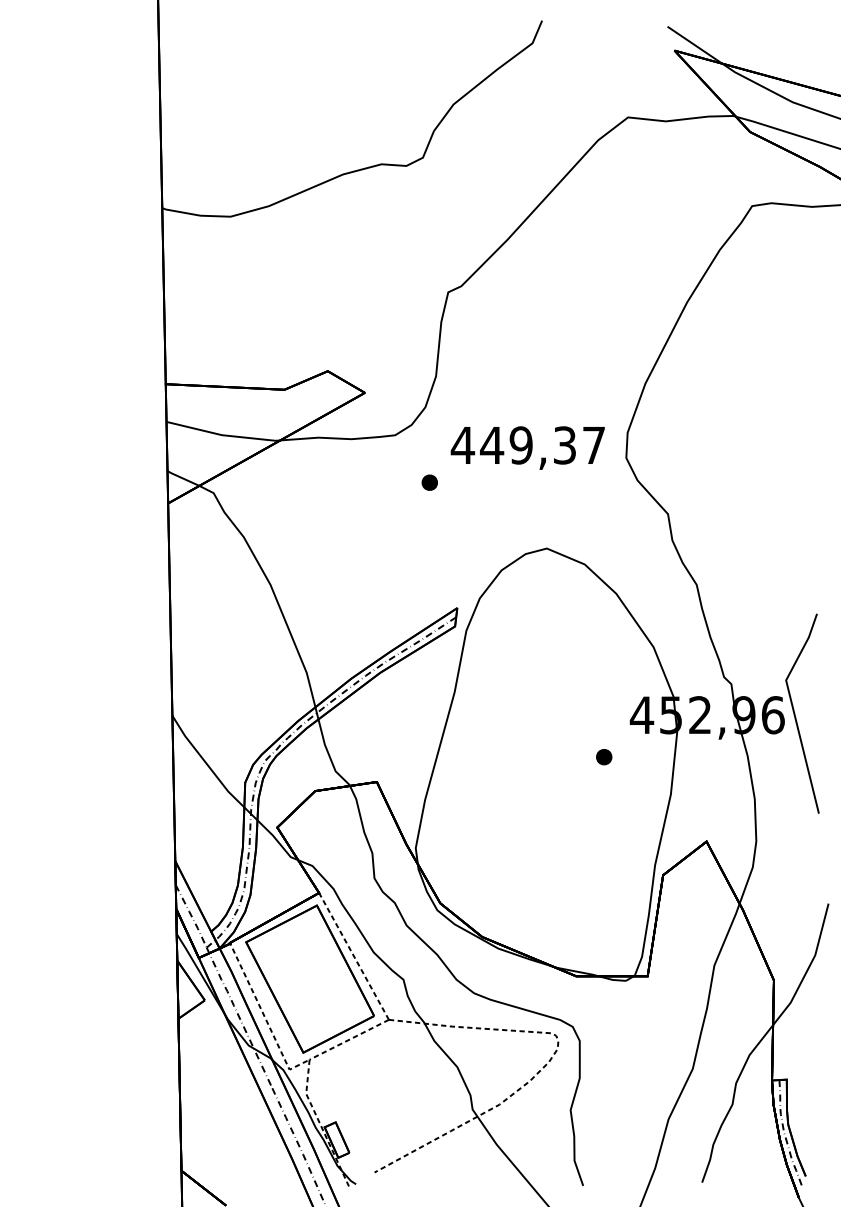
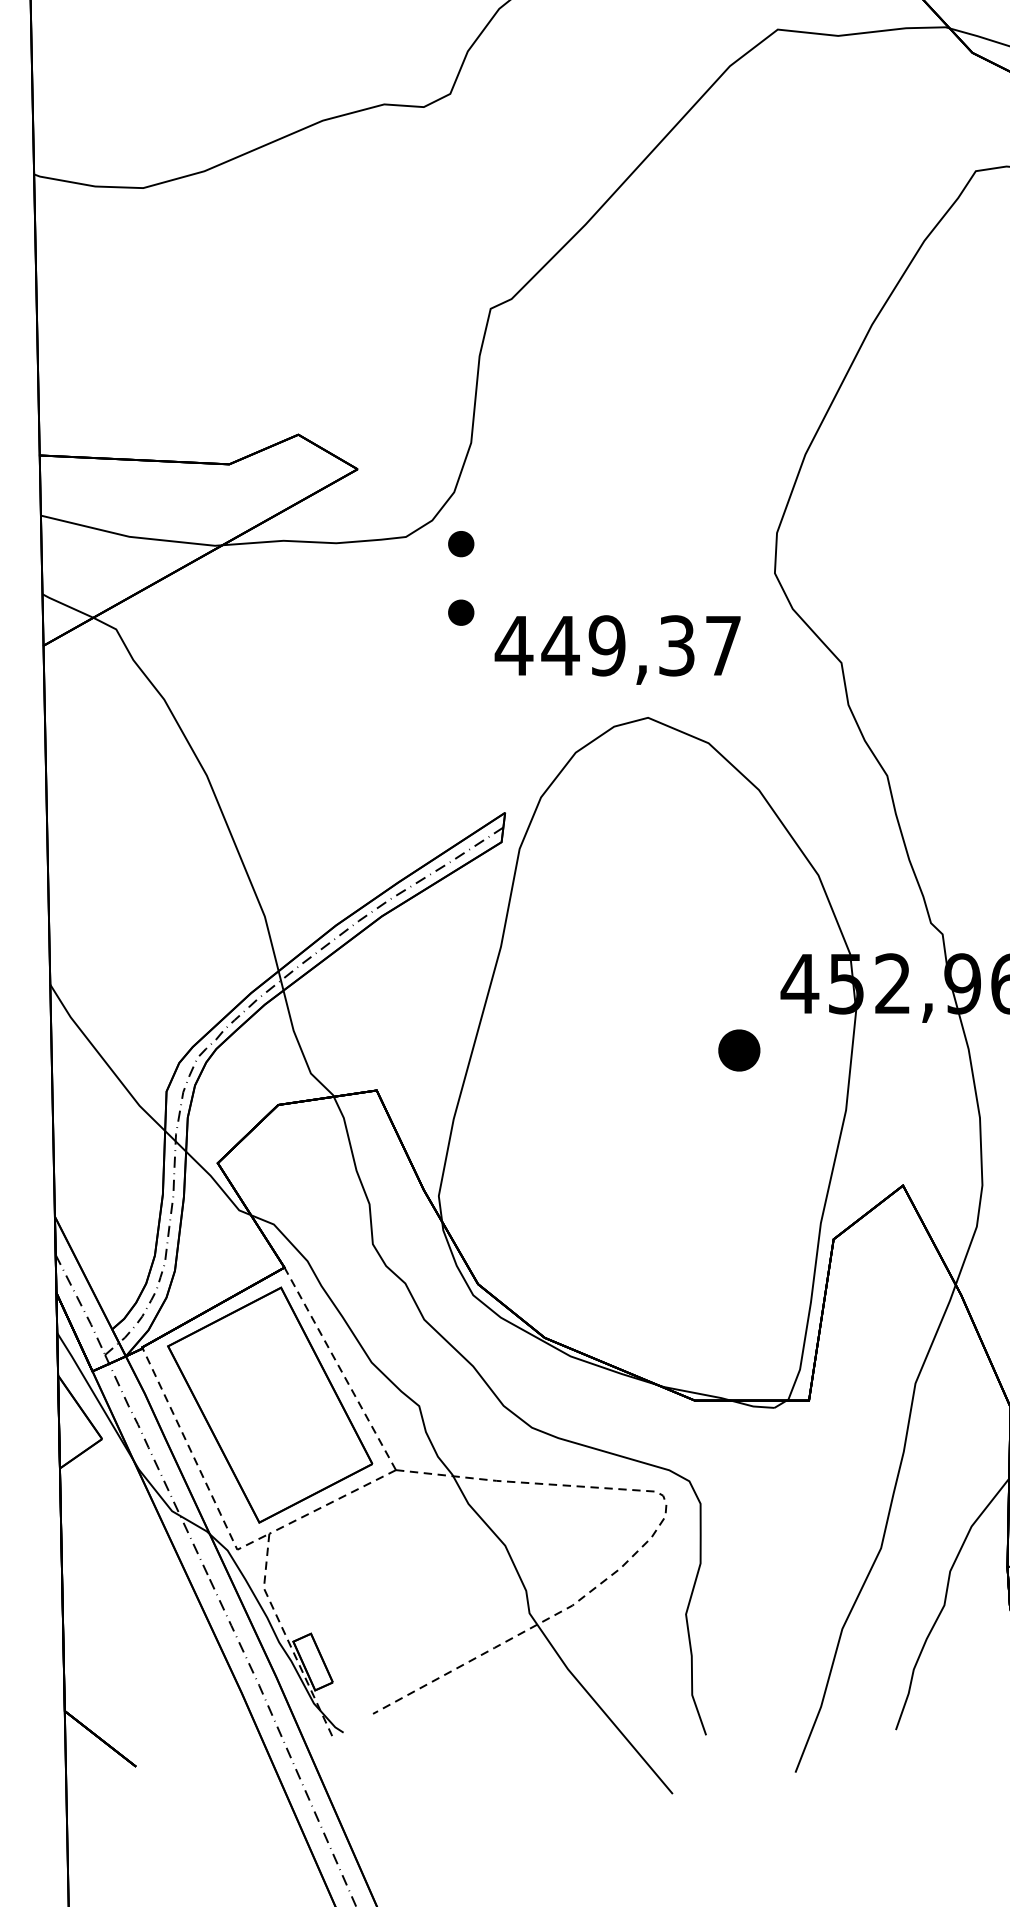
part: (429, 439) -> (460, 543), added
text: (527, 447) -> (617, 649), moved
part: (604, 757) -> (740, 1051), size x1.6

